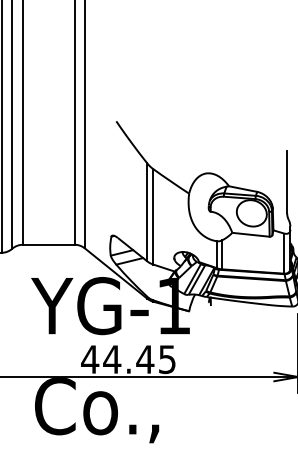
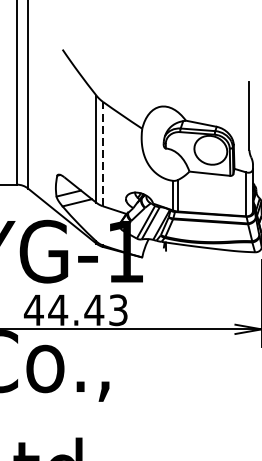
line: (153, 216) -> (103, 153), solid -> dashed
text: (167, 359) -> (118, 310), 44.45 -> 44.43

